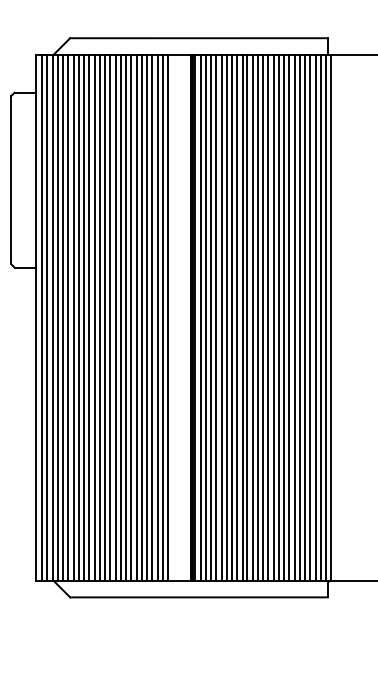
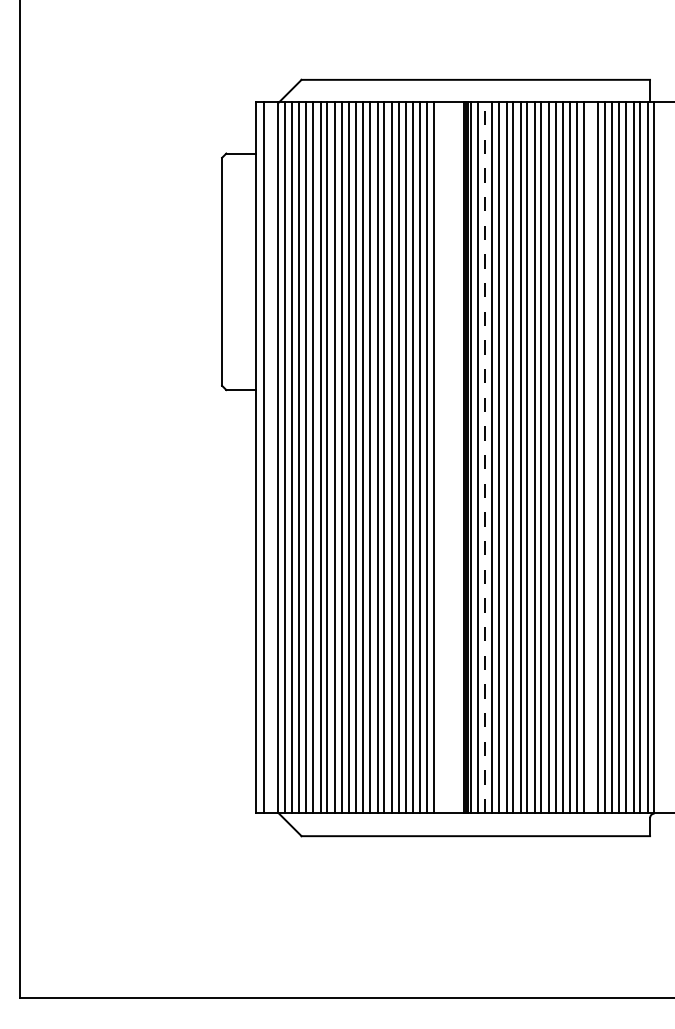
line: (47, 317) -> (270, 457), removed
line: (205, 317) -> (484, 457), solid -> dashed
line: (284, 317) -> (591, 457), removed

